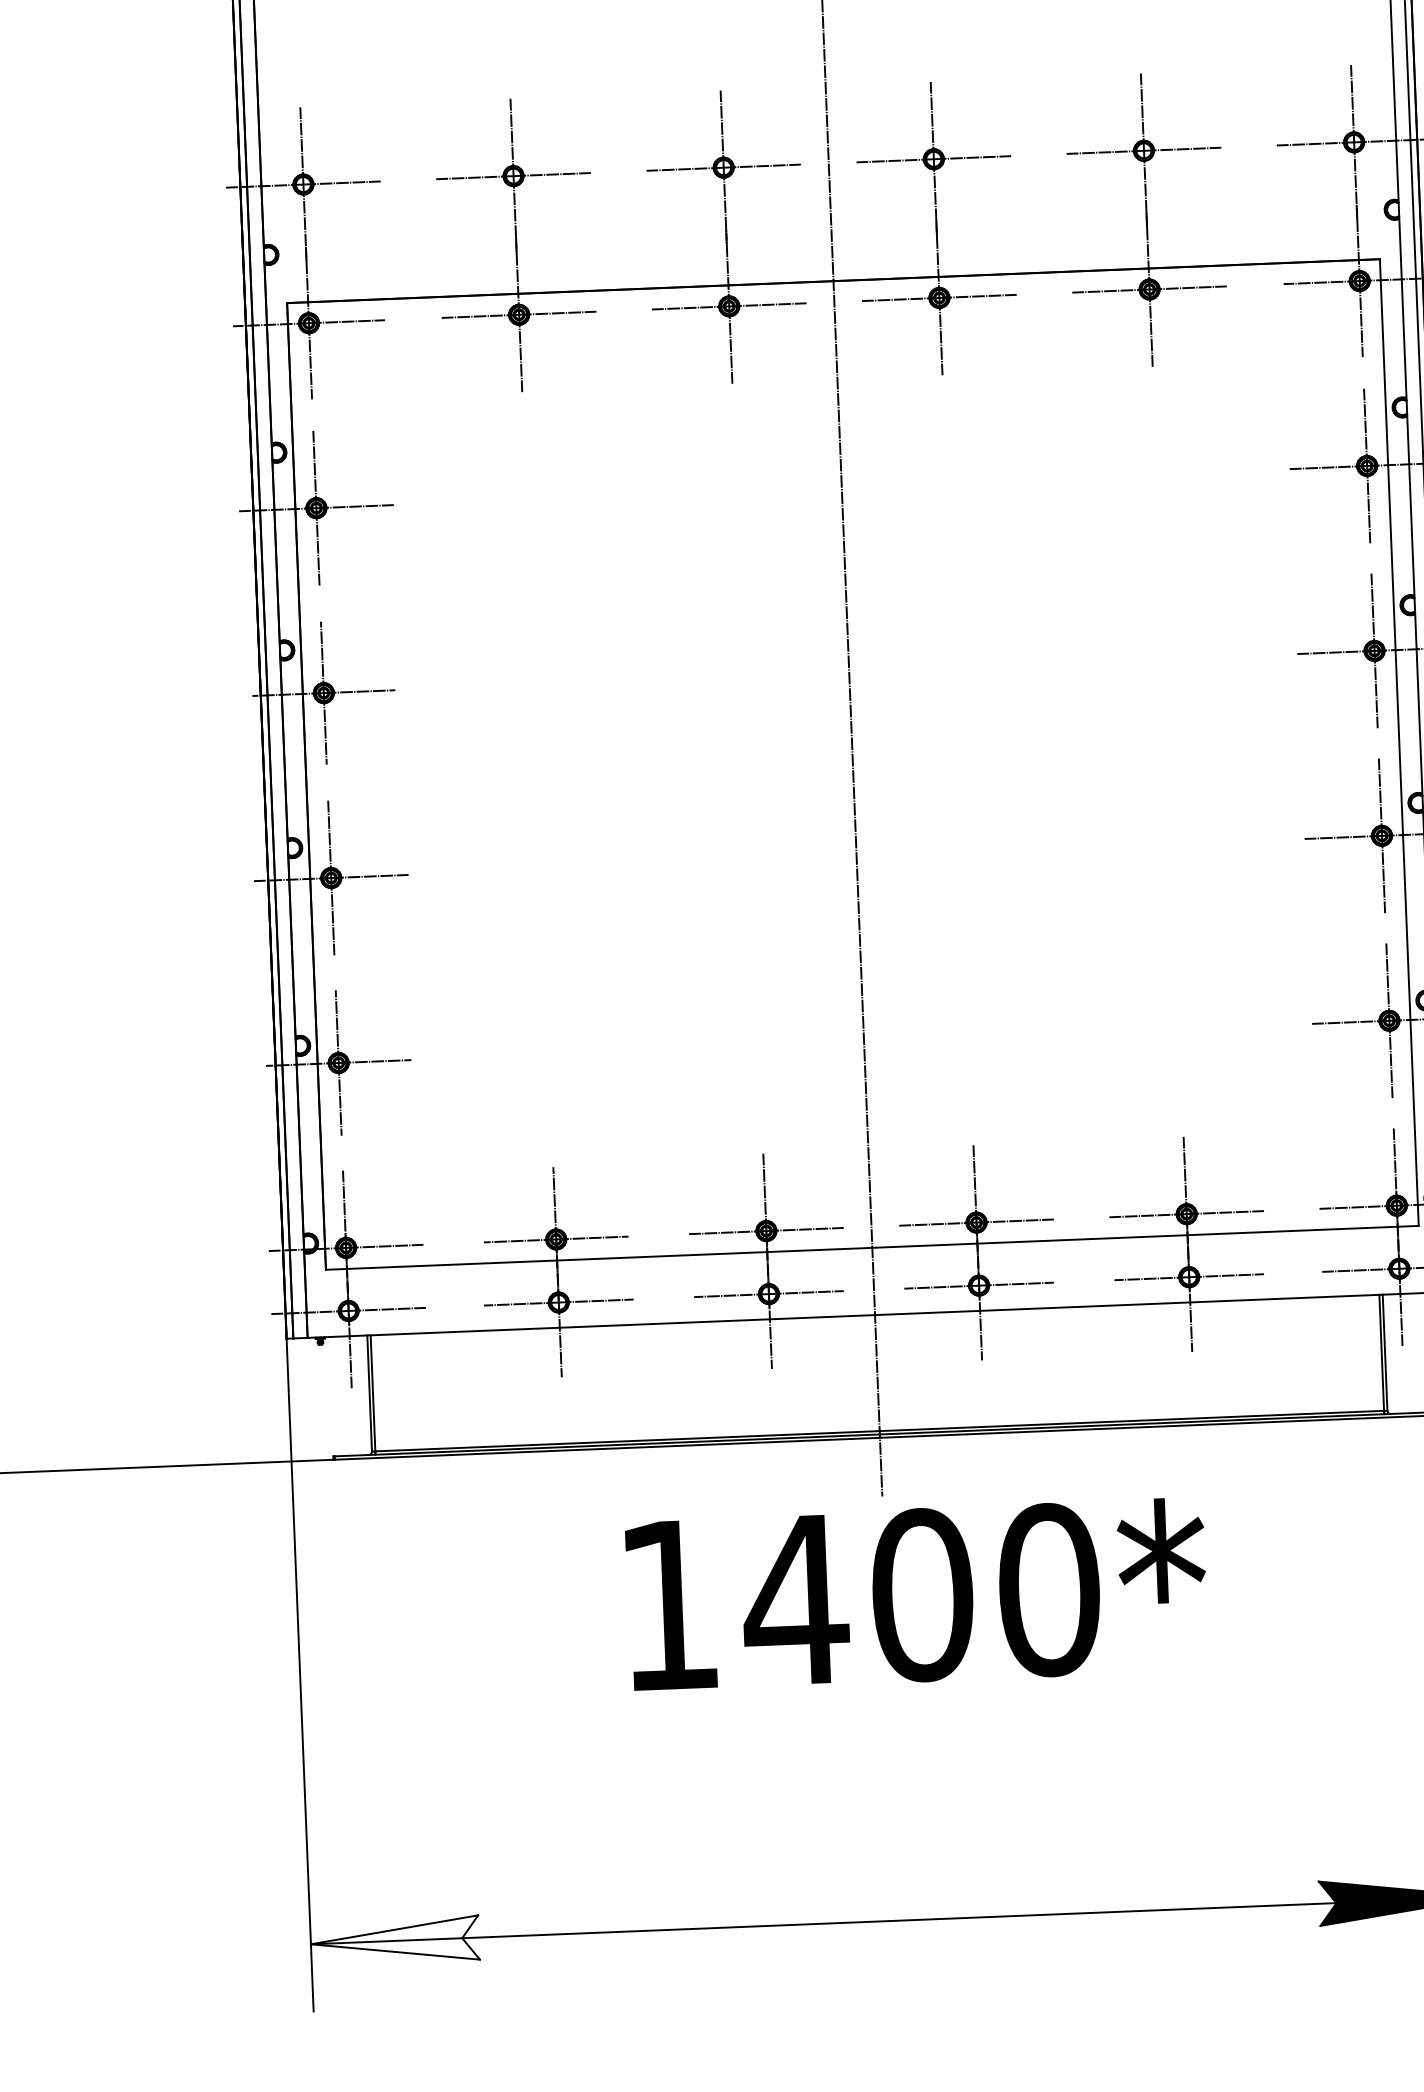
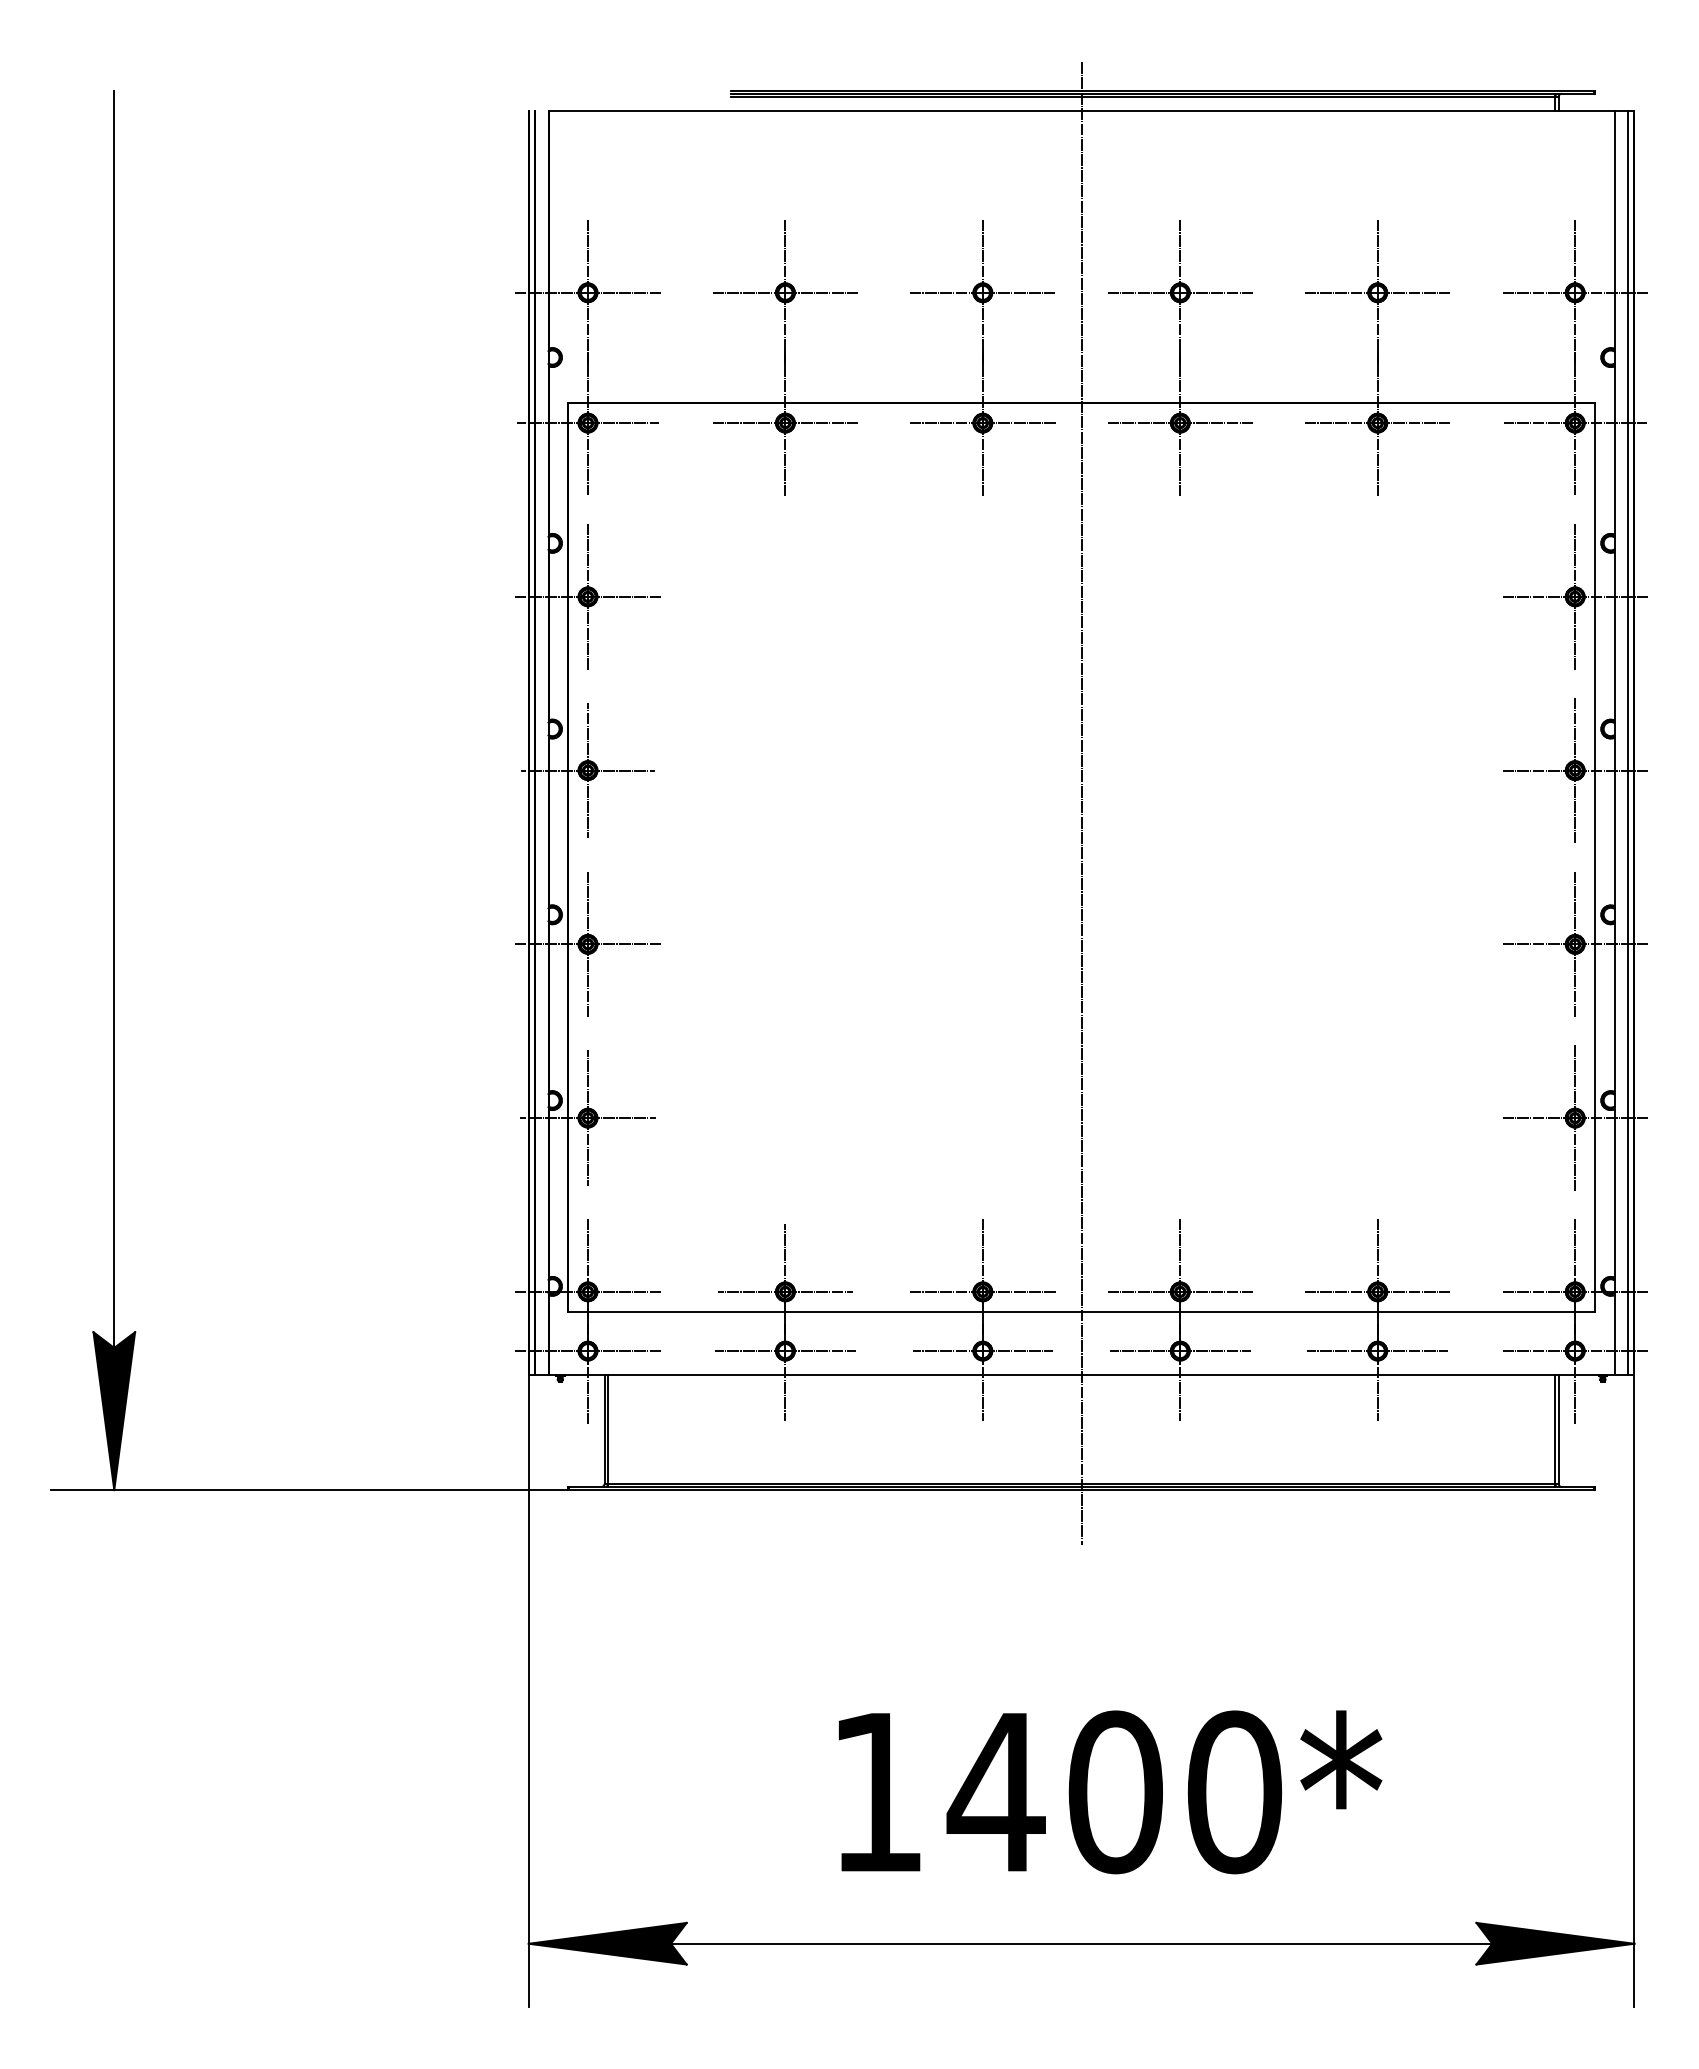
text: (917, 1595) -> (1110, 1792), moved
fill: (394, 1940) -> (607, 1943), added

